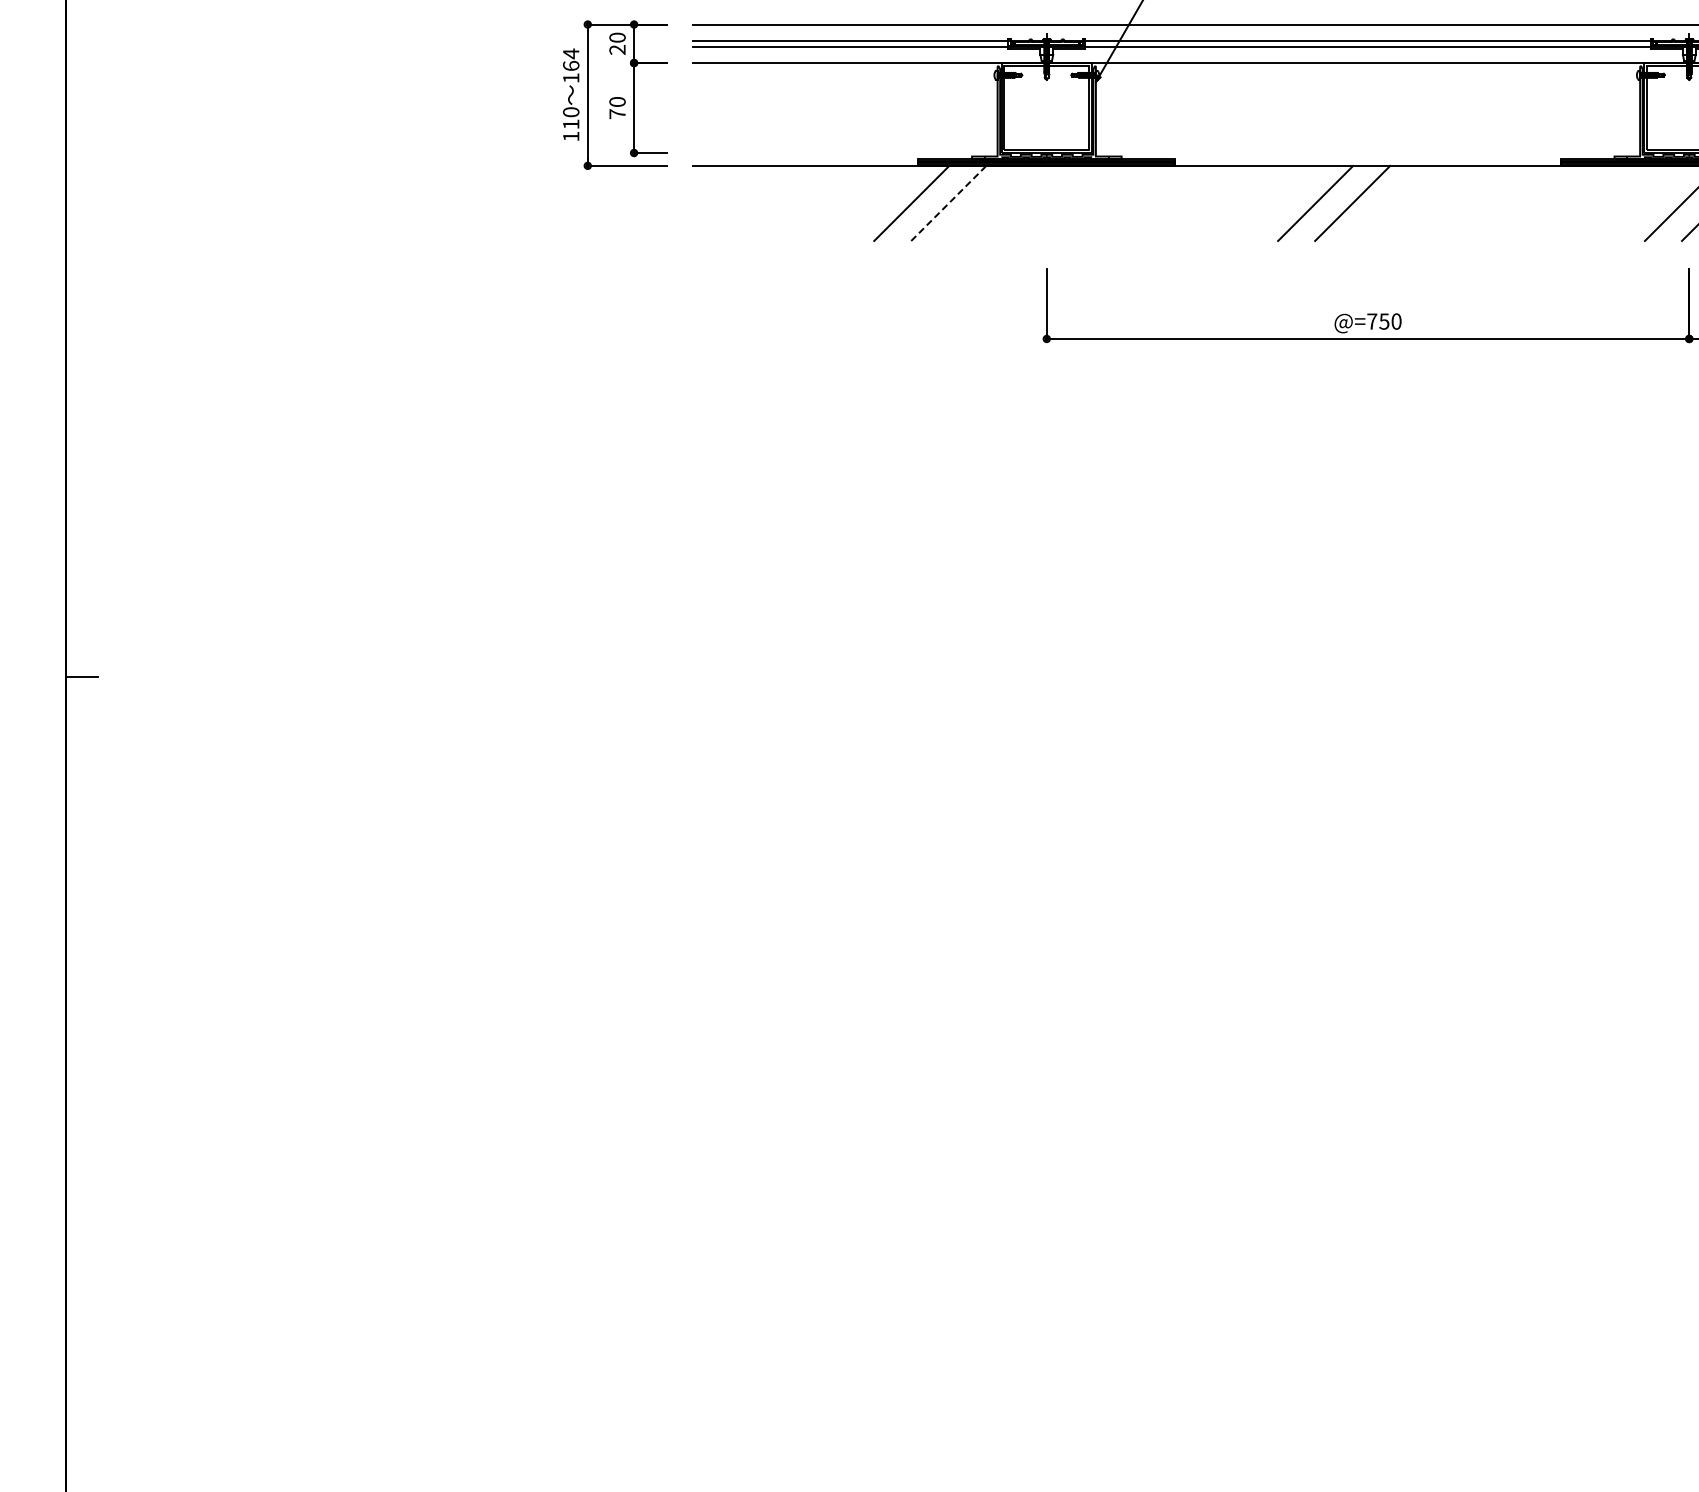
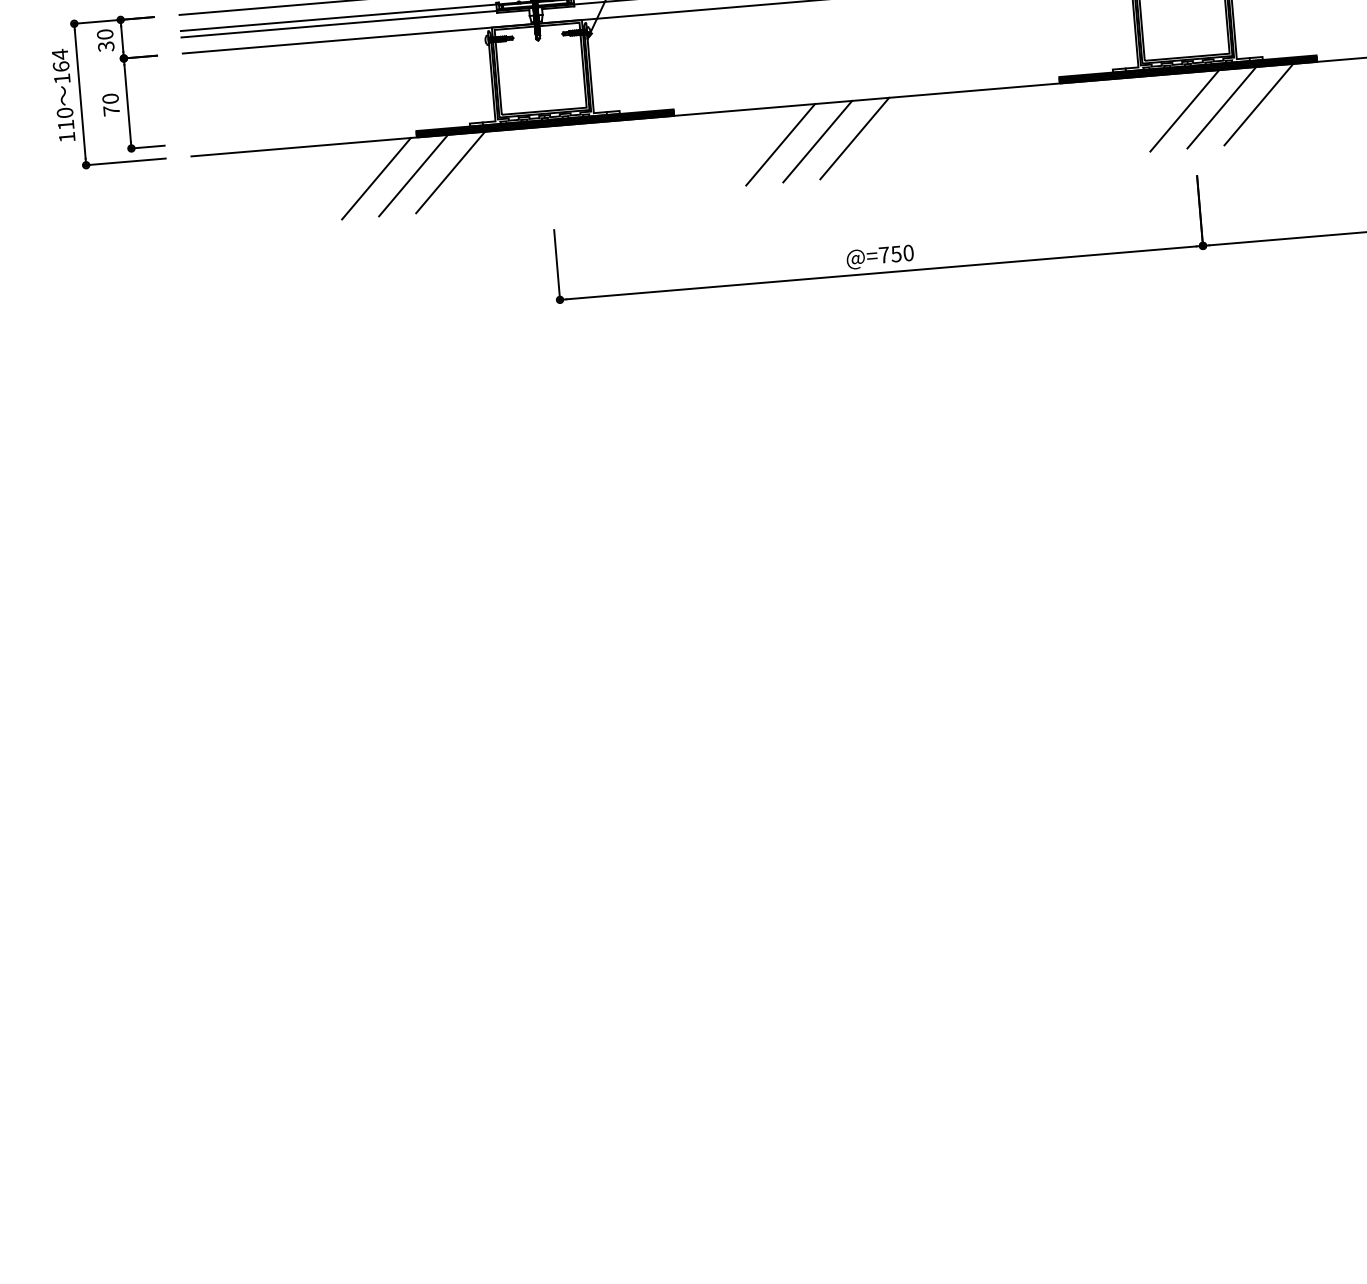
text: (617, 49) -> (106, 46), 20 -> 30
line: (874, 203) -> (376, 178), added
line: (949, 203) -> (451, 172), dashed -> solid
line: (1278, 203) -> (780, 144), added

